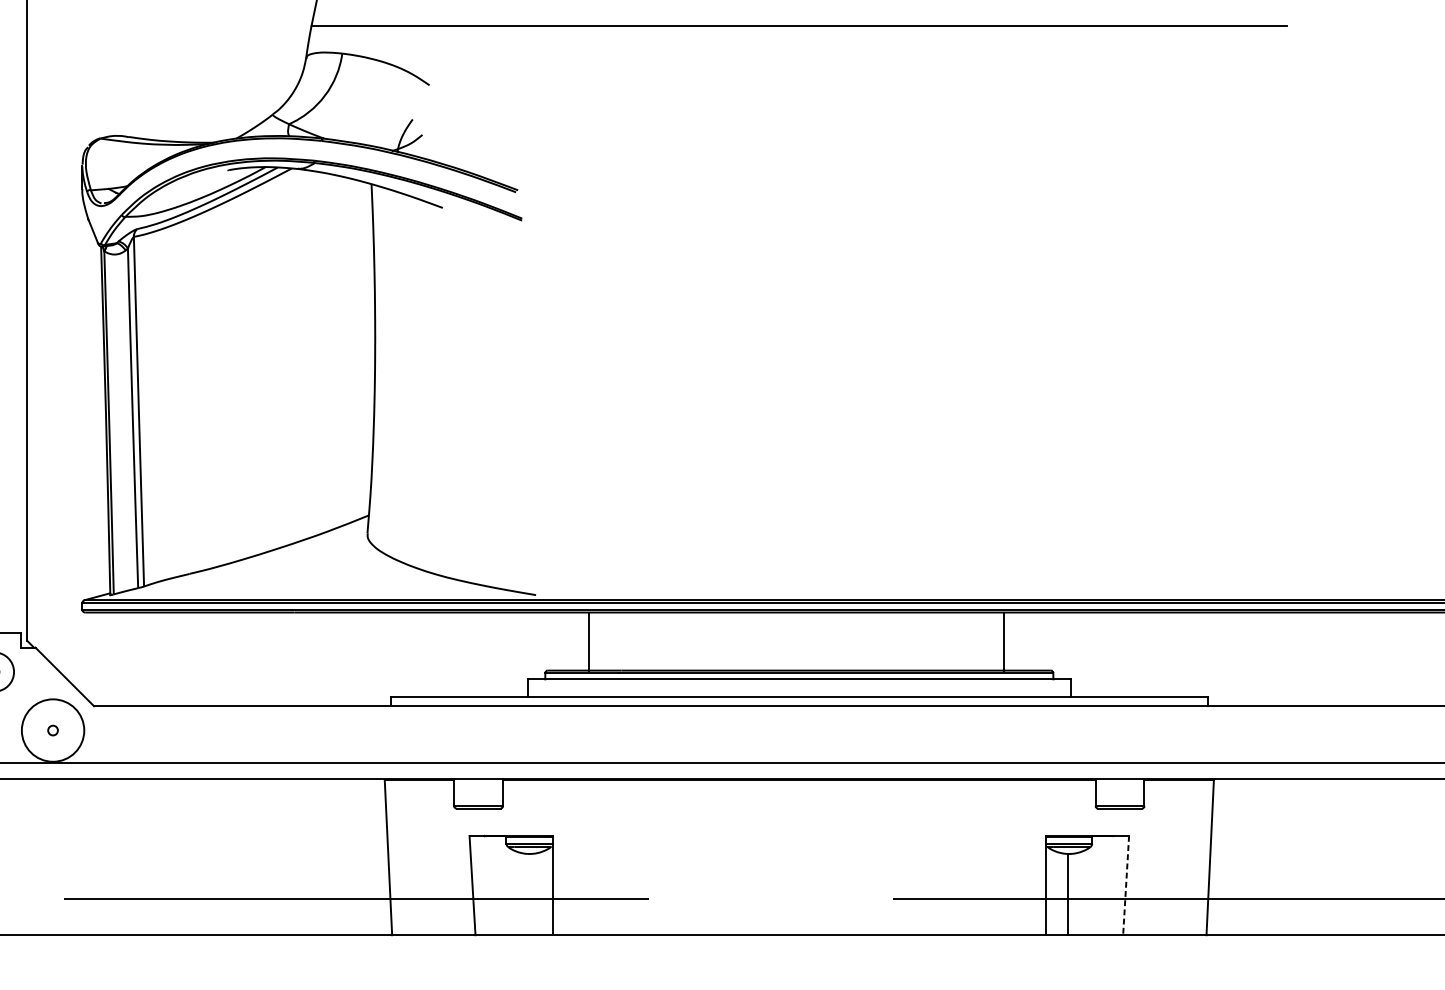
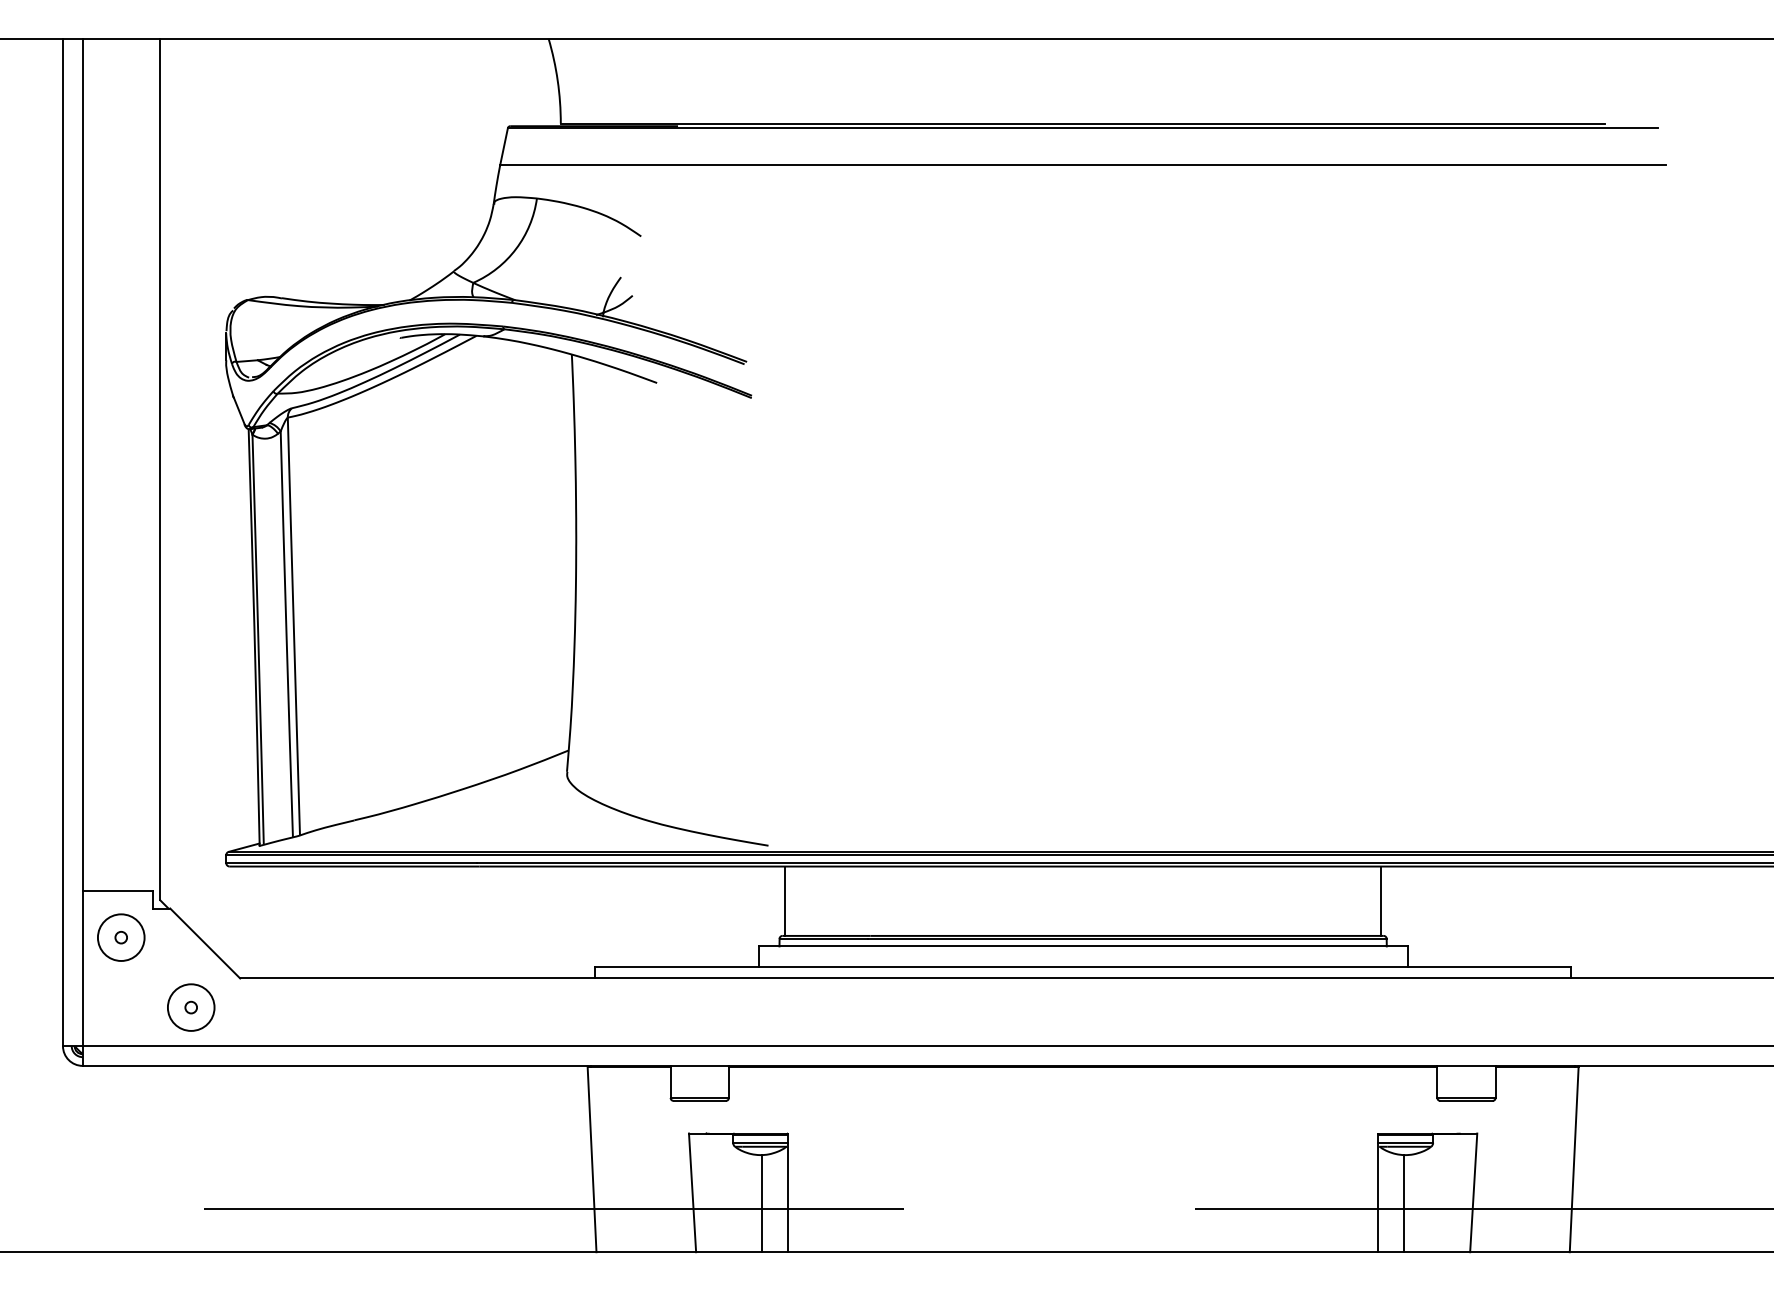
line: (588, 640) -> (785, 900), moved
line: (1004, 640) -> (1381, 900), moved
circle: (52, 730) -> (190, 1007), size x0.62
line: (1125, 886) -> (1473, 1193), dashed -> solid
line: (530, 894) -> (761, 1203), added

